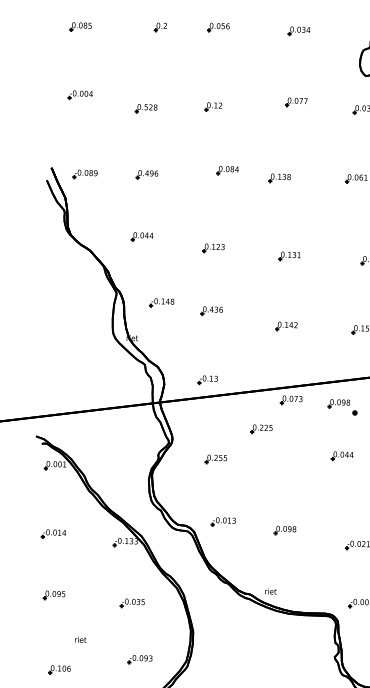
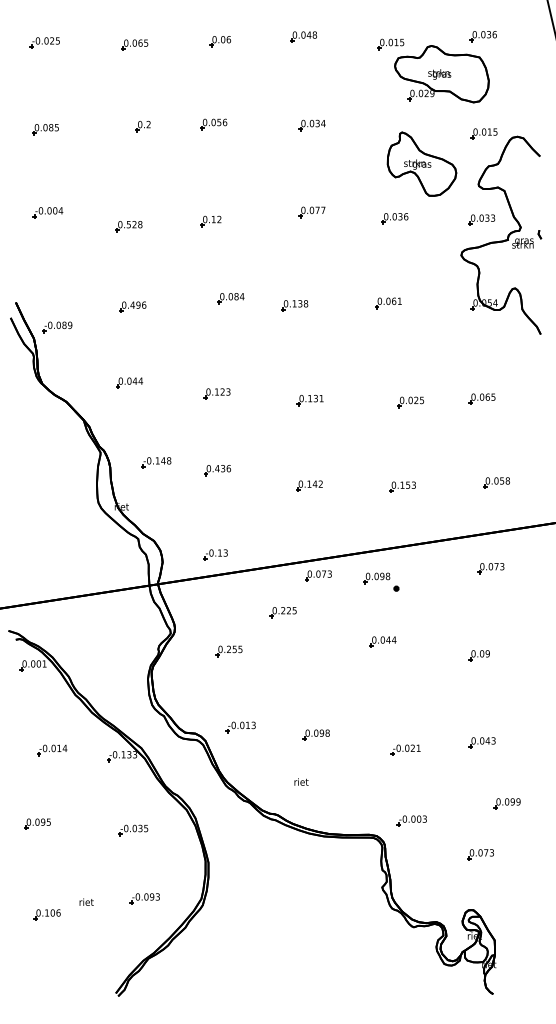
part: (85, 174) -> (57, 327), moved
part: (54, 534) -> (52, 750), moved
text: (270, 591) -> (301, 781), moved
text: (80, 639) -> (86, 901), moved

